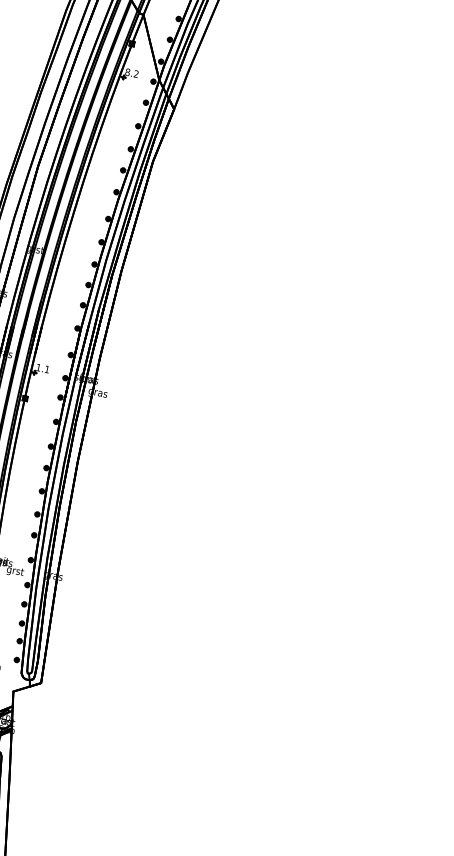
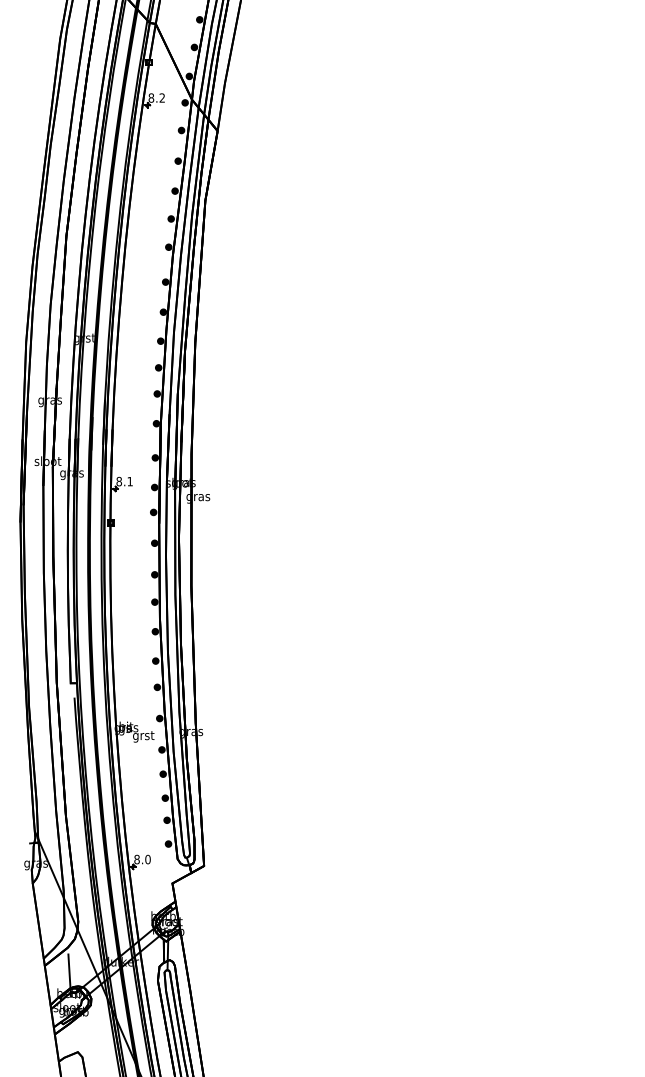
text: (38, 367) -> (119, 481), 1.1 -> 8.1

